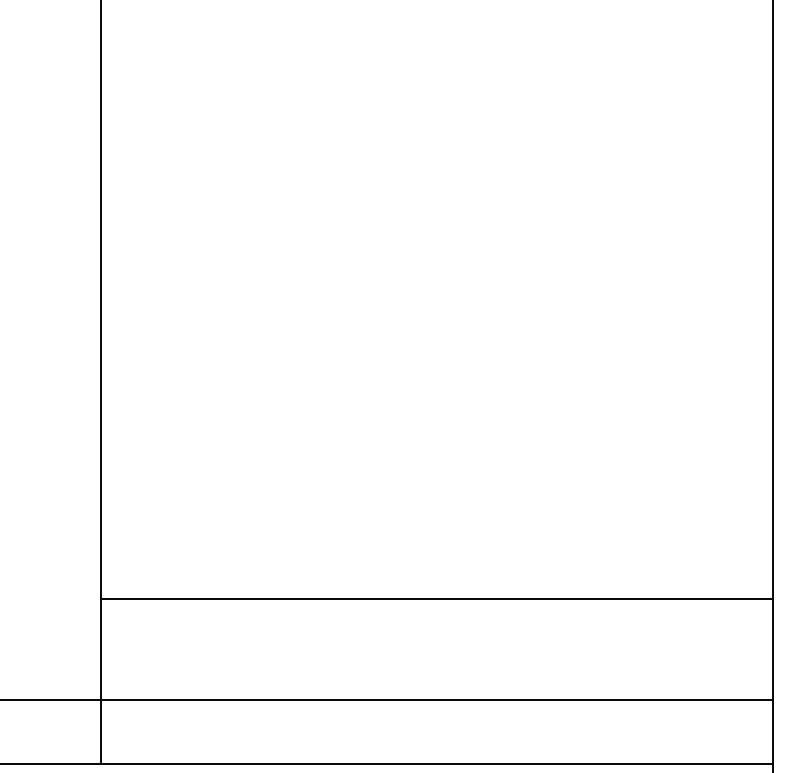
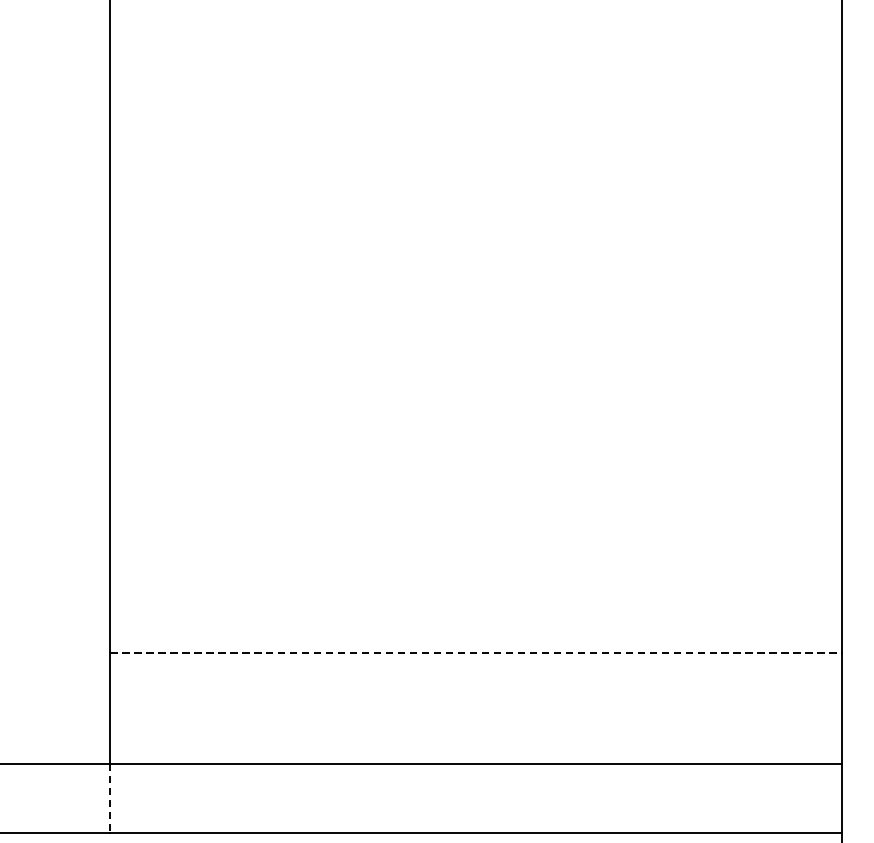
line: (436, 598) -> (475, 652), solid -> dashed
line: (100, 732) -> (109, 798), solid -> dashed

